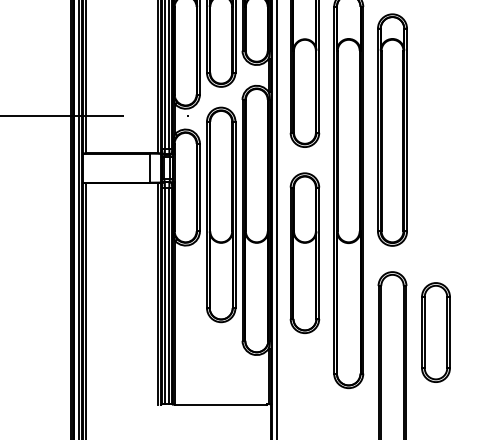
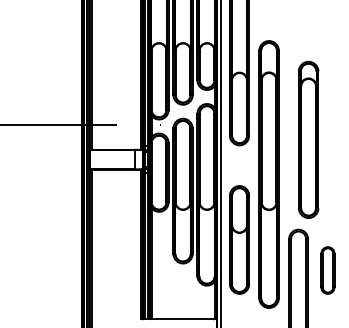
part: (392, 129) -> (308, 139), moved
part: (304, 252) -> (239, 239), moved
part: (435, 332) -> (327, 270), size x0.7

